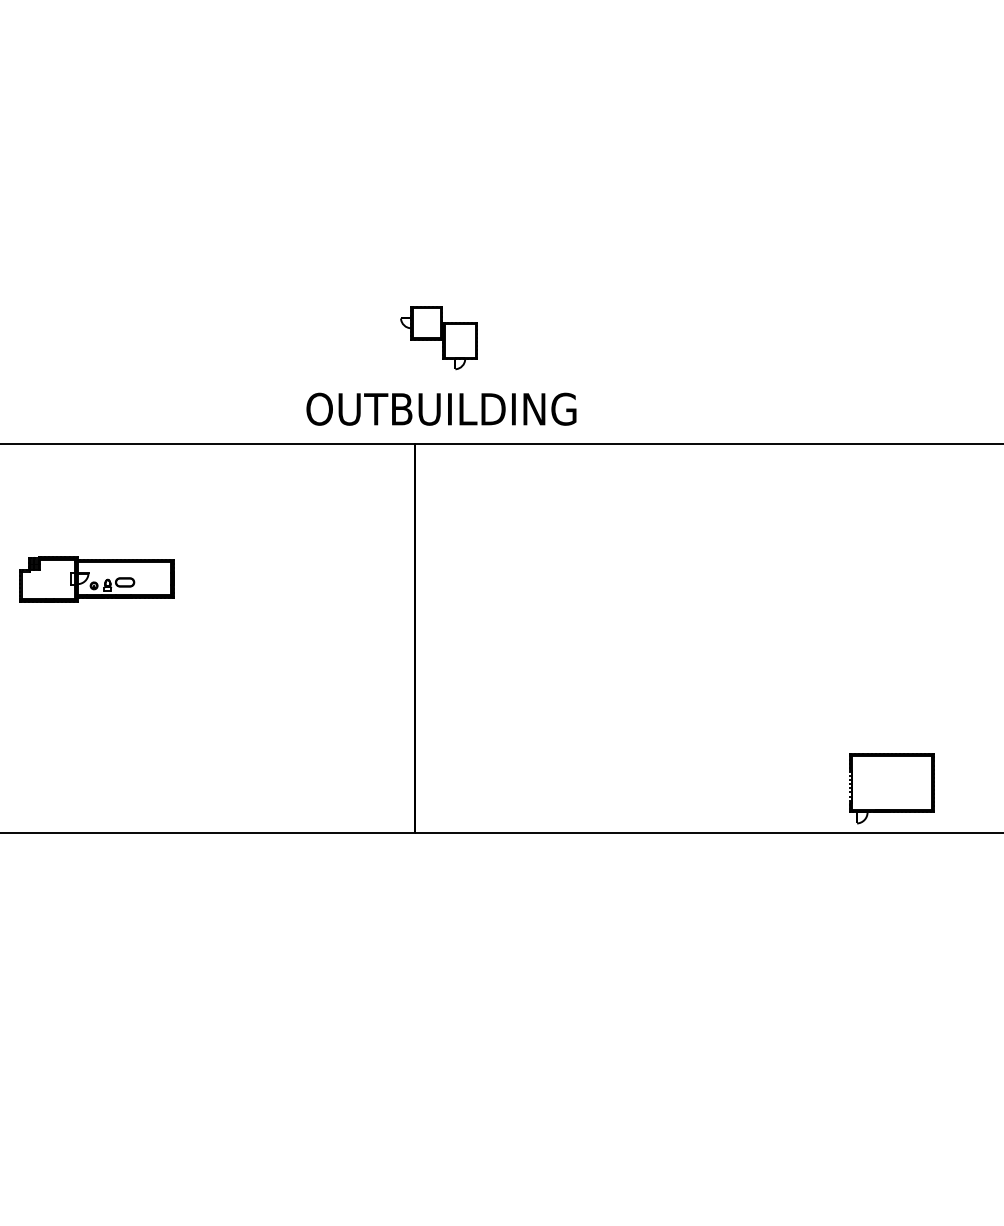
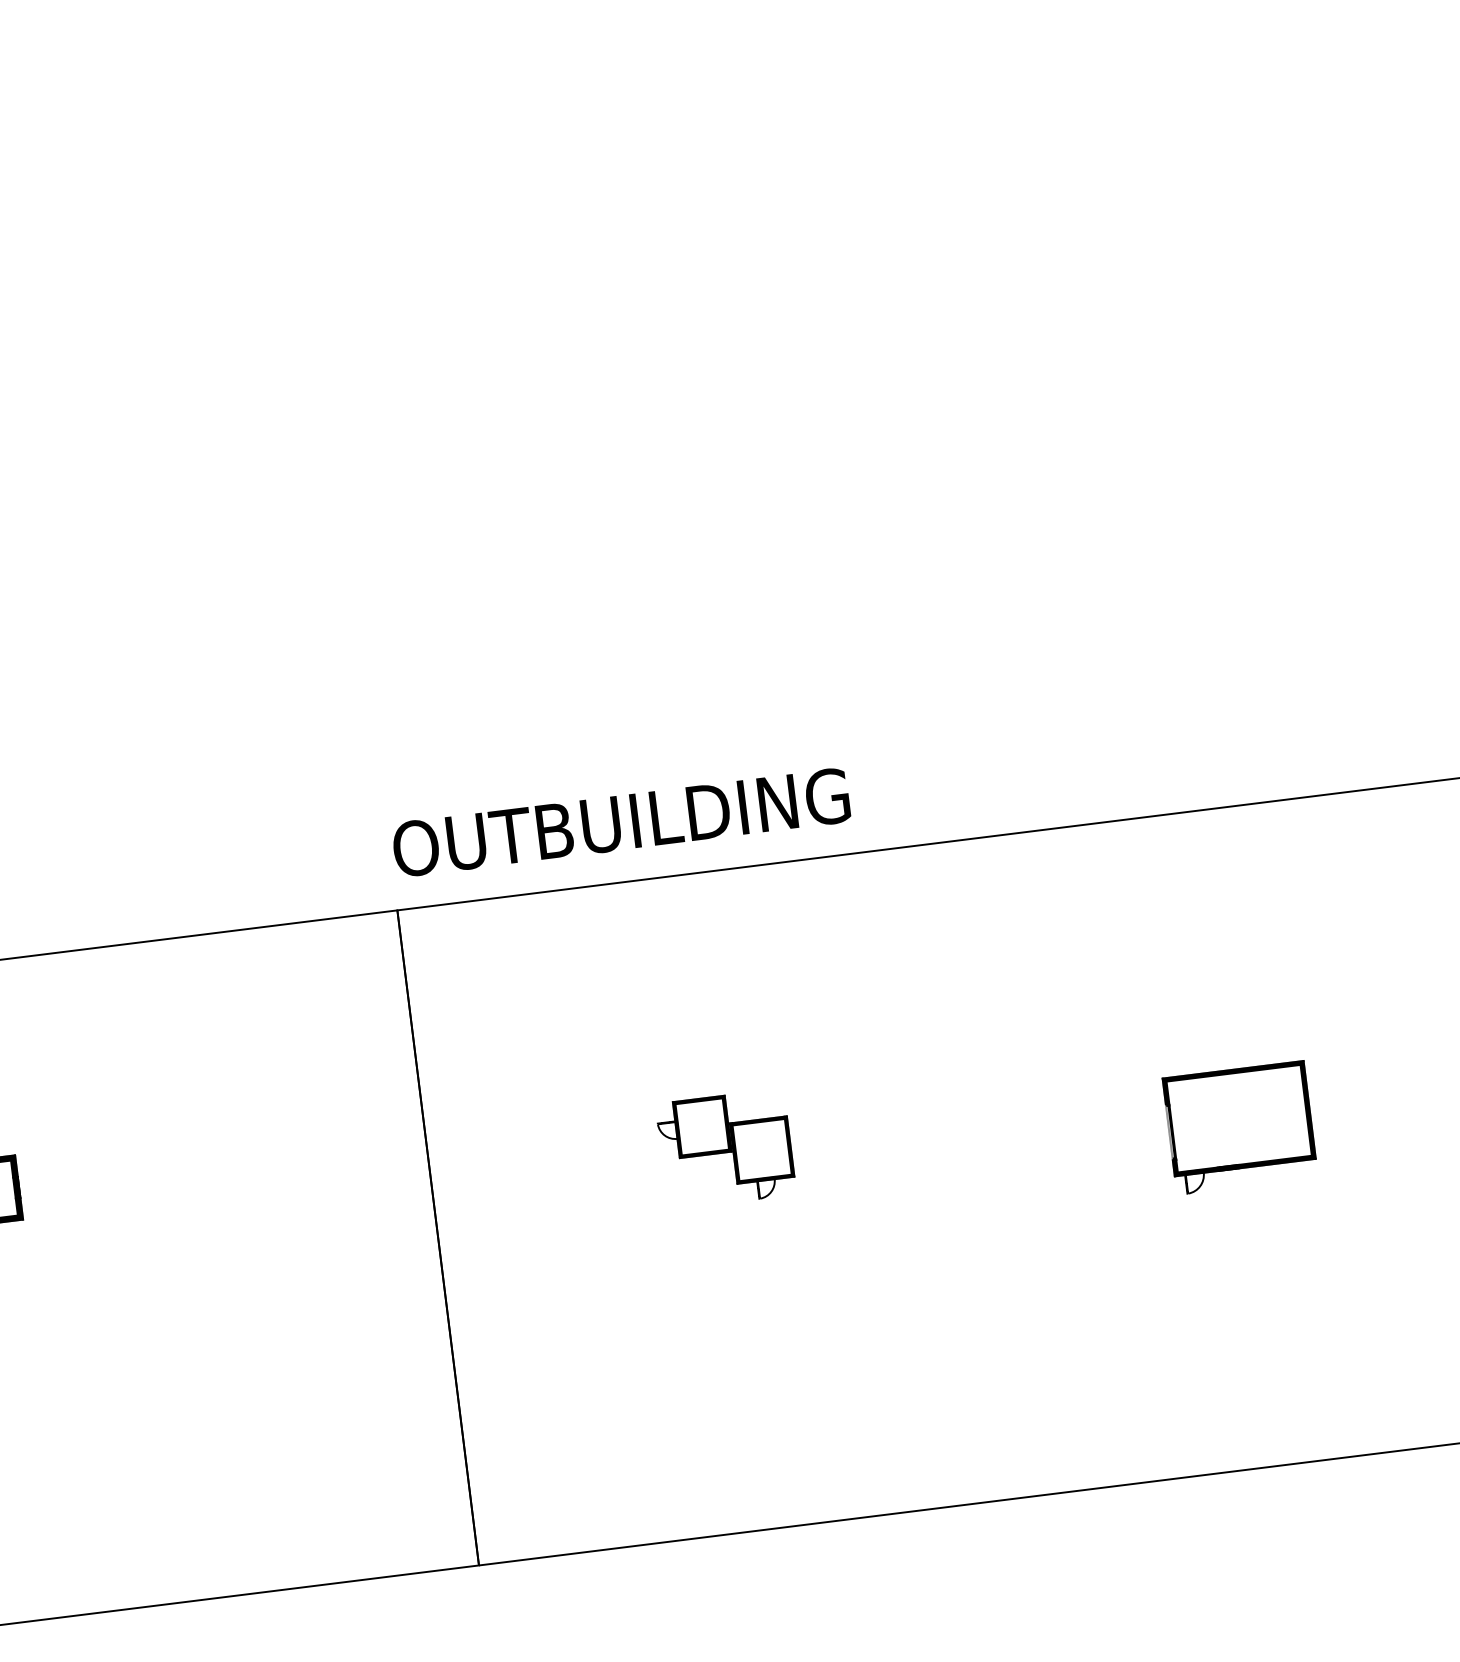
part: (438, 338) -> (725, 1150), moved
text: (441, 408) -> (621, 821), moved
part: (891, 788) -> (1239, 1127), moved

